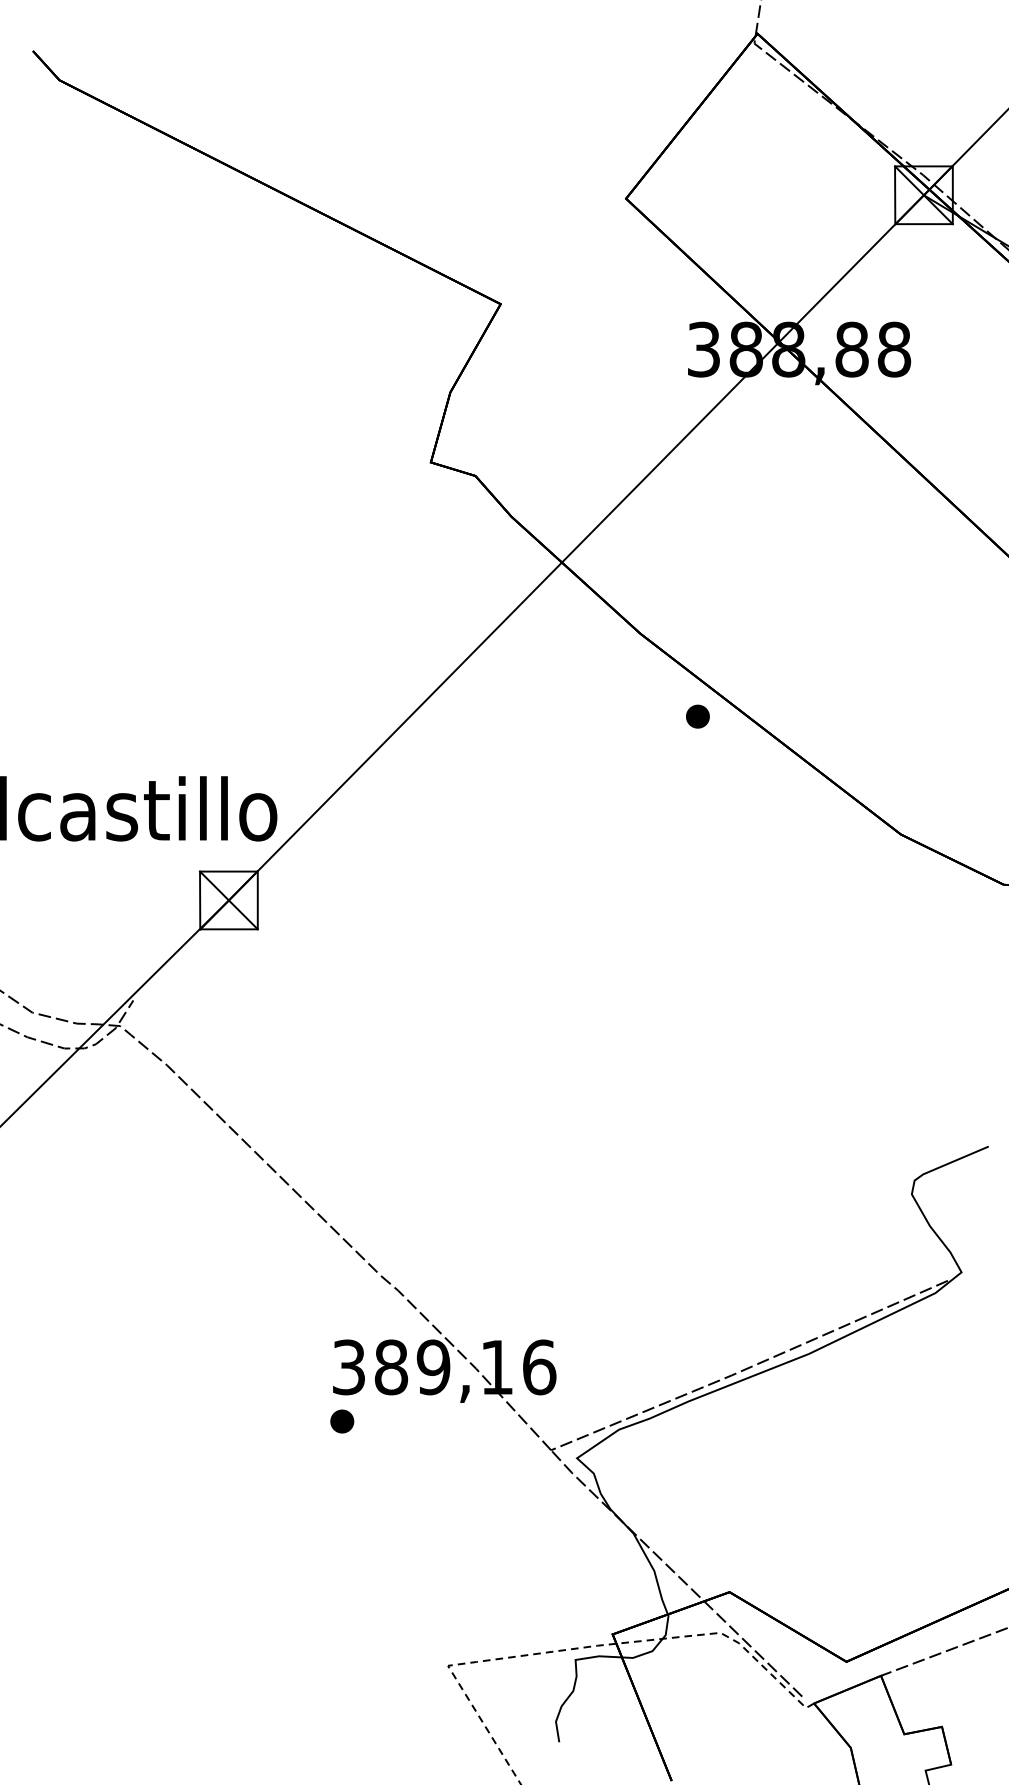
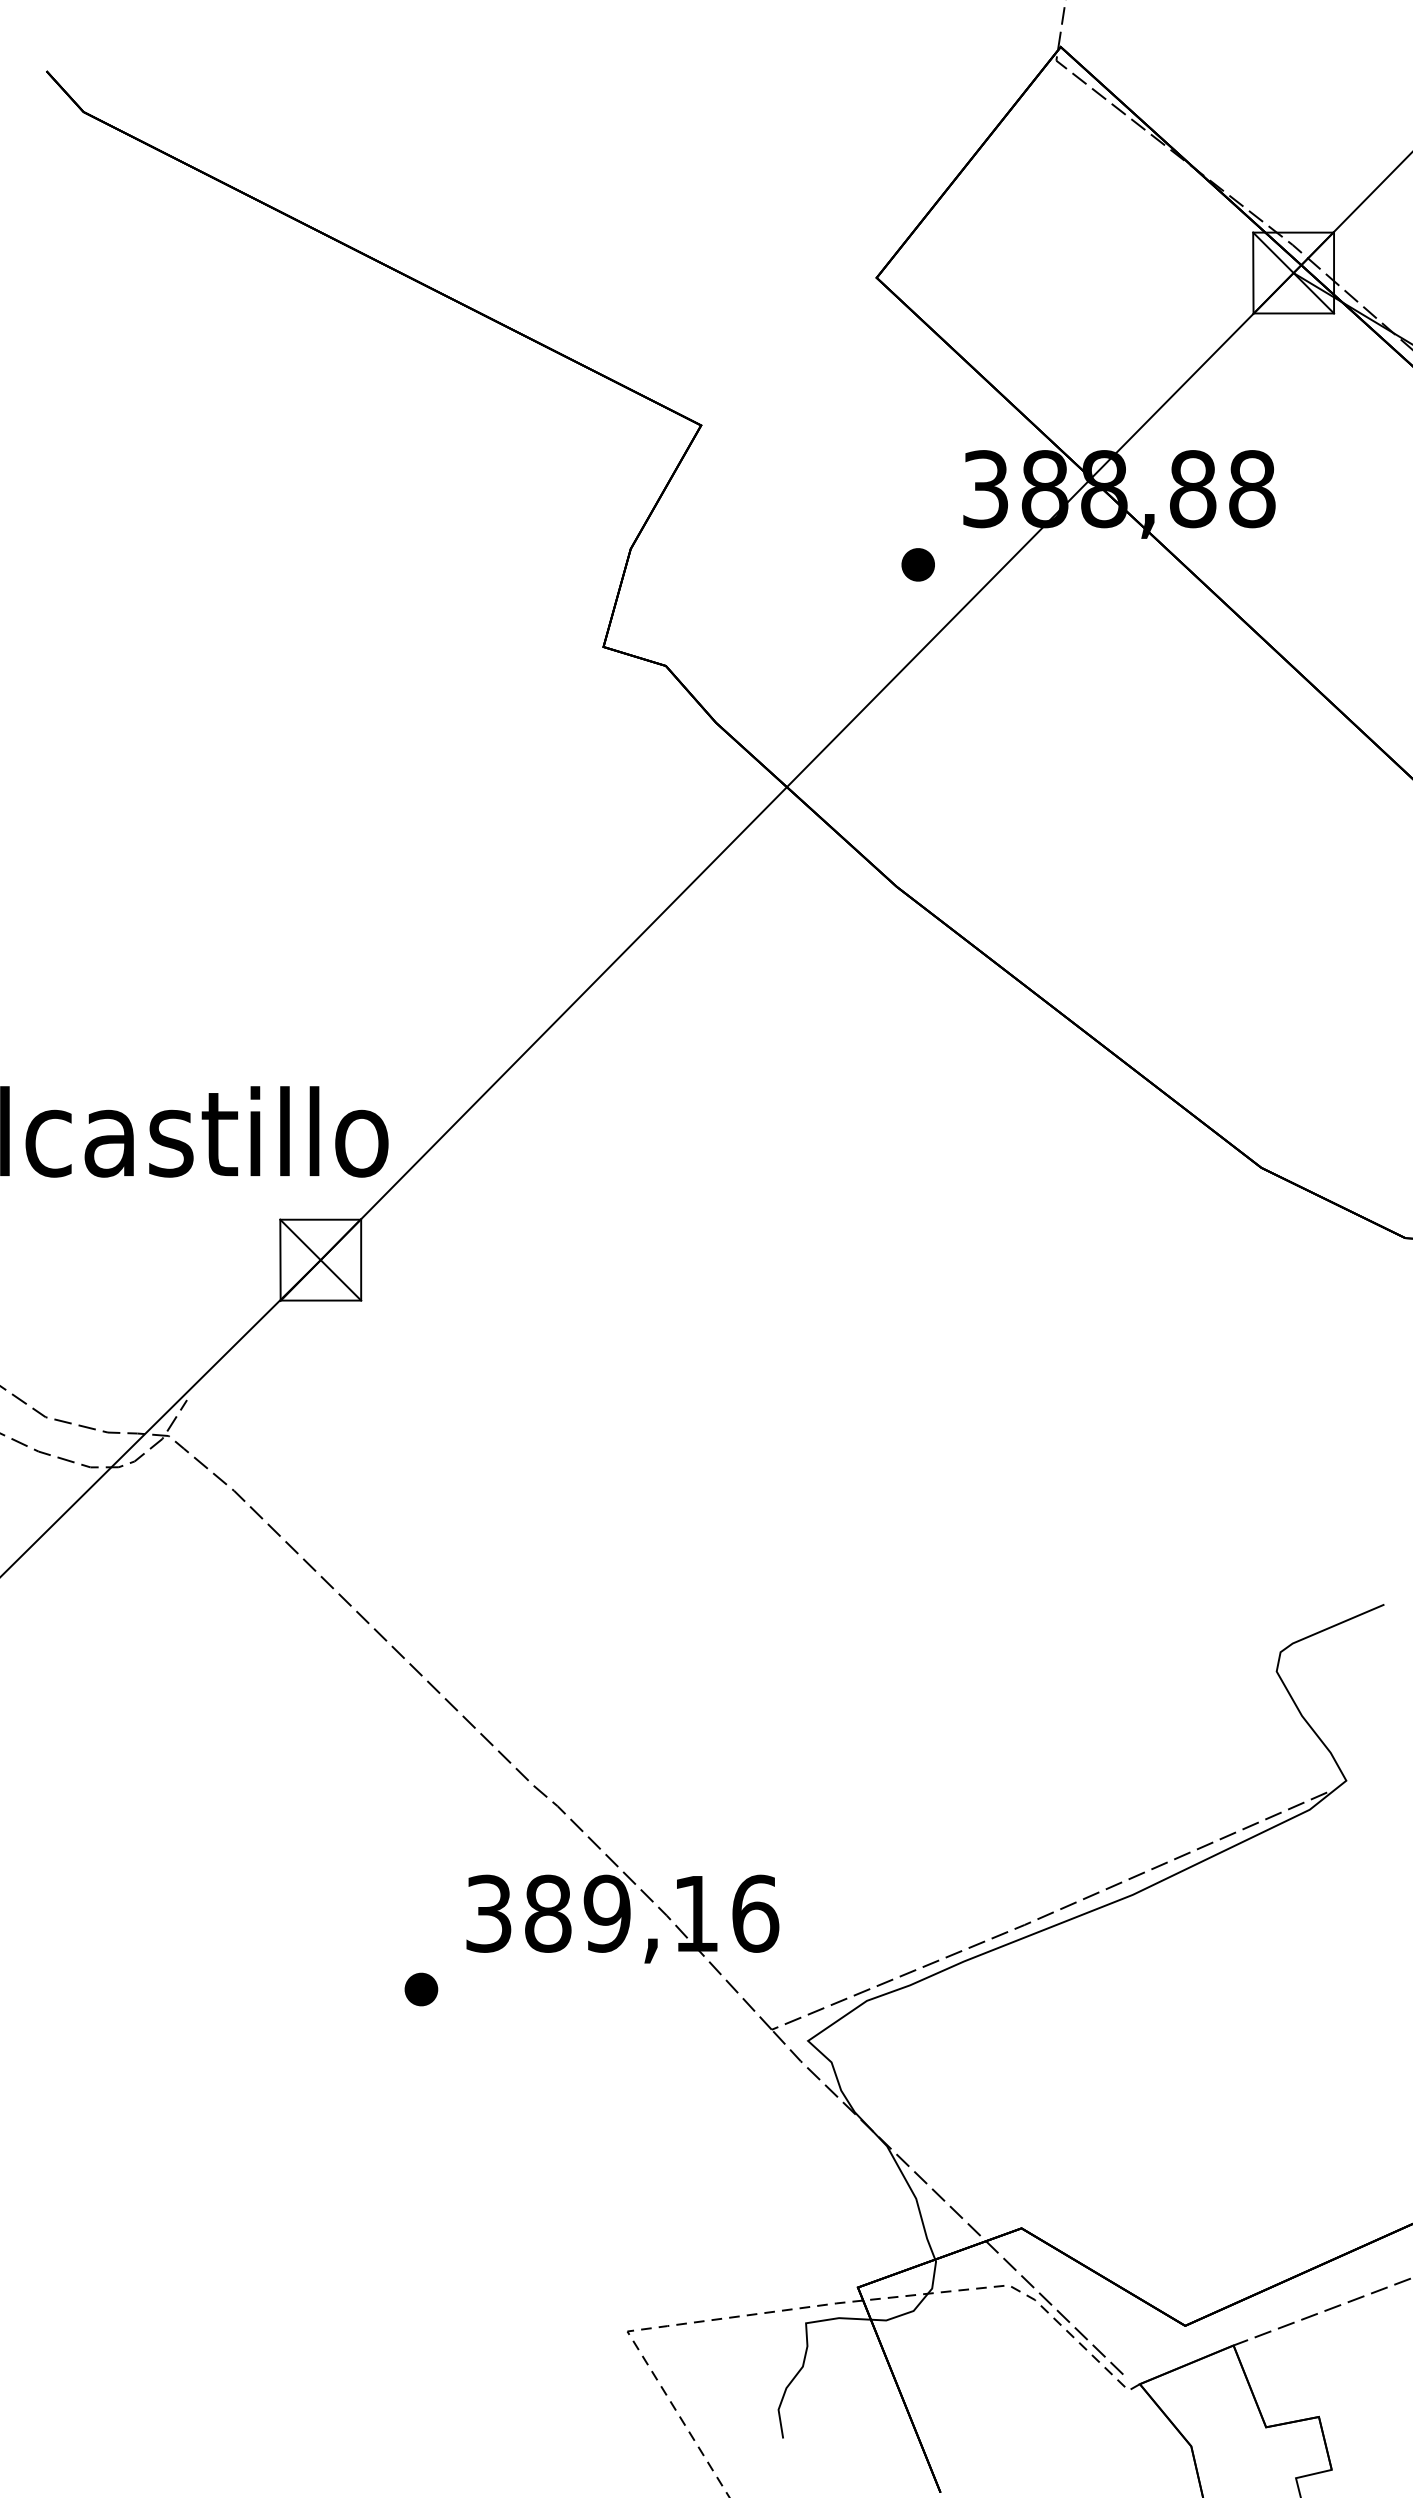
part: (697, 716) -> (917, 564), moved
part: (342, 1421) -> (421, 1989), moved

